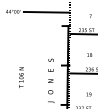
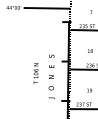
text: (20, 77) -> (35, 73), moved

